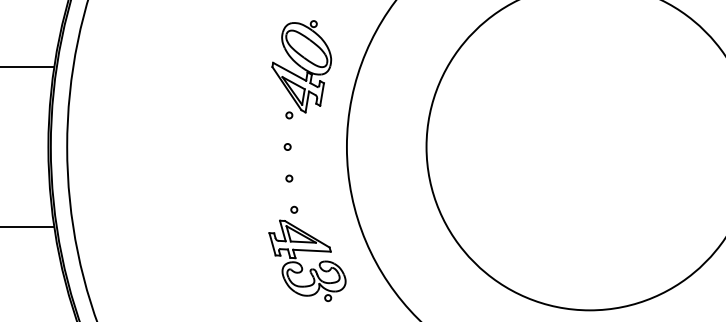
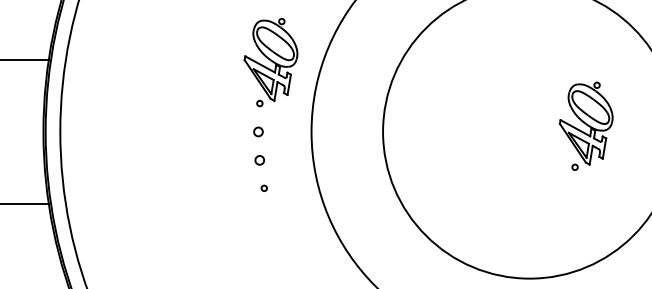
part: (652, 140) -> (585, 126), added
circle: (287, 146) -> (258, 131), size x1.6
circle: (289, 178) -> (259, 160), size x1.6
part: (301, 264) -> (270, 237), removed

